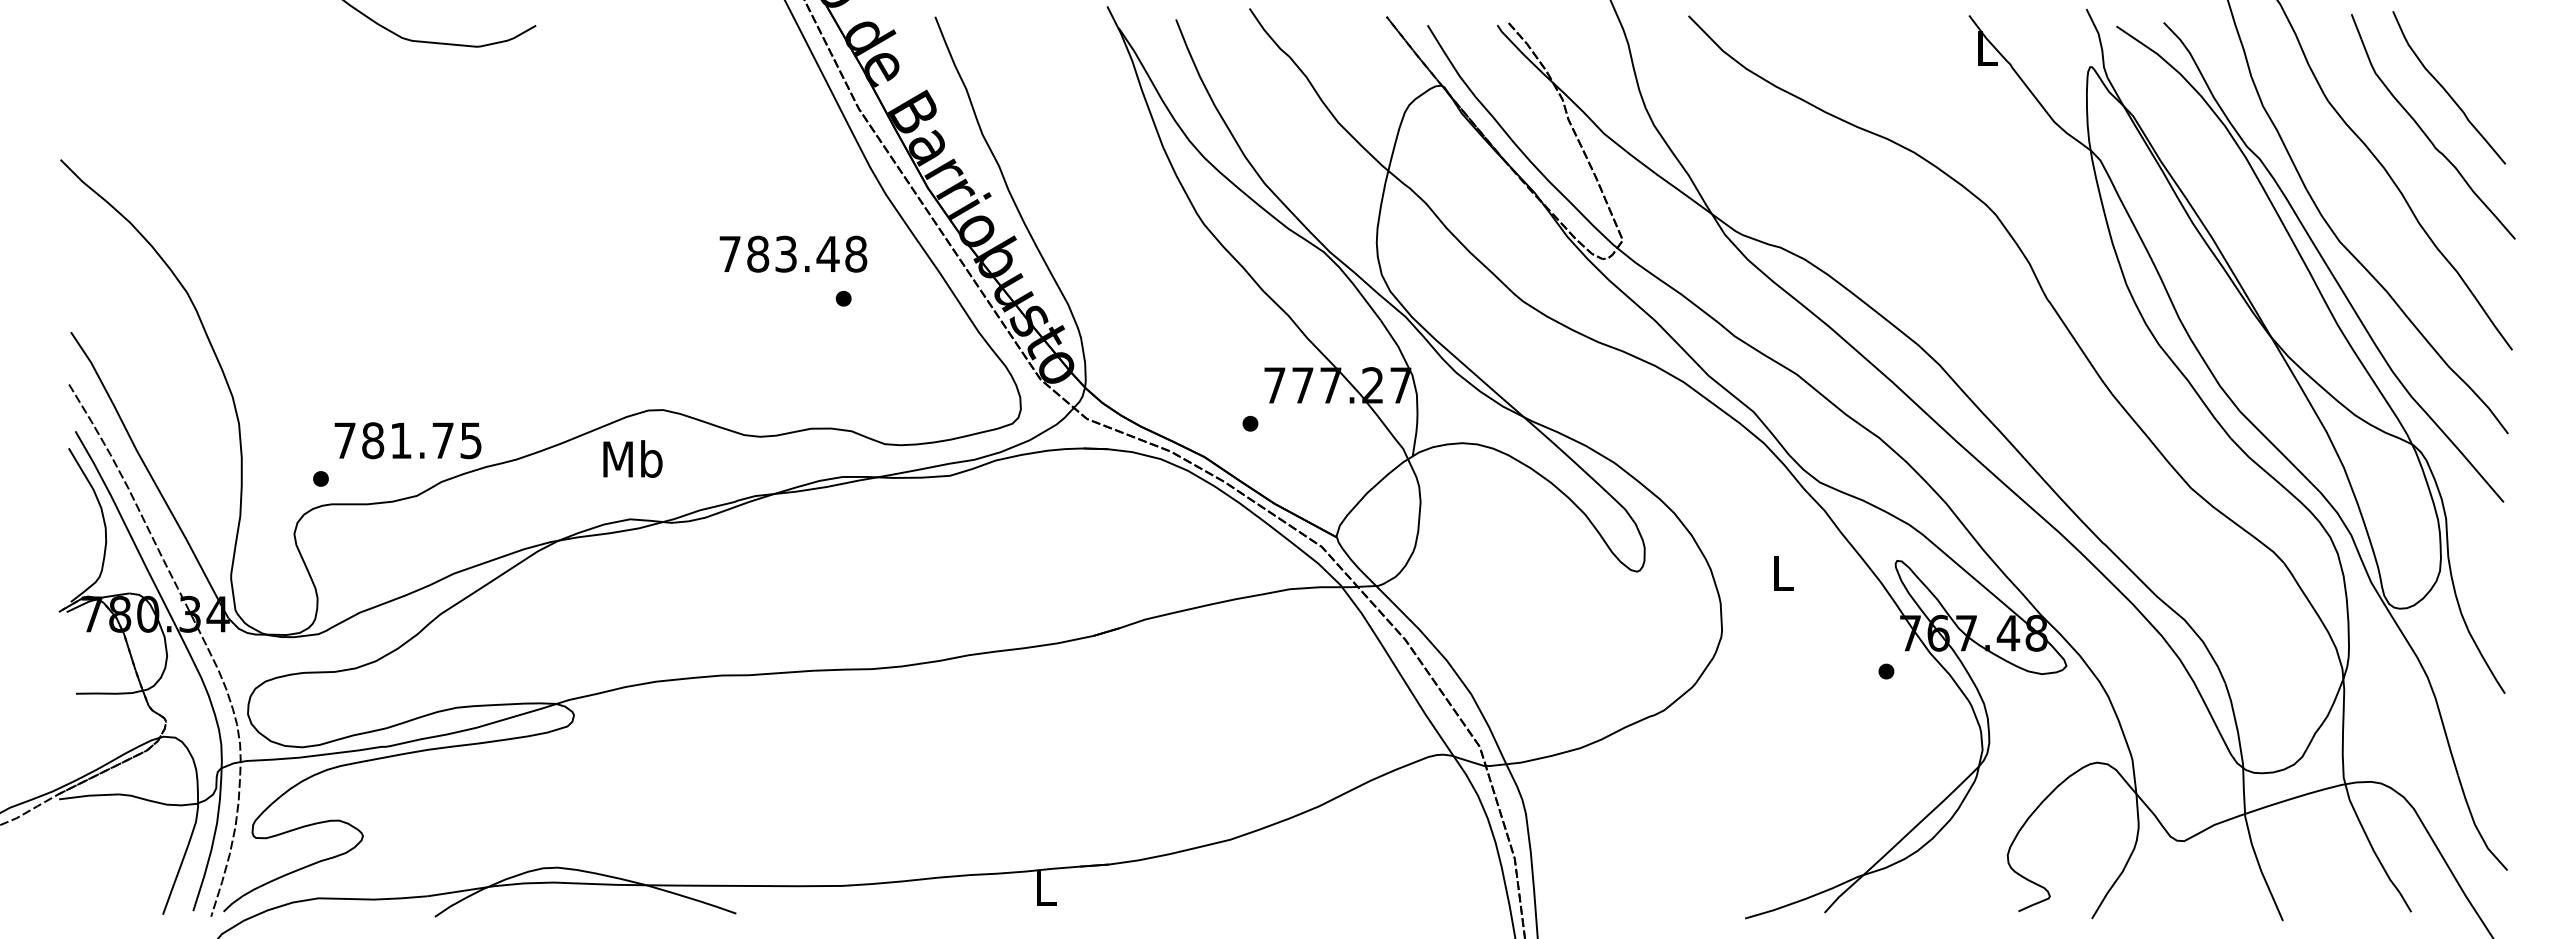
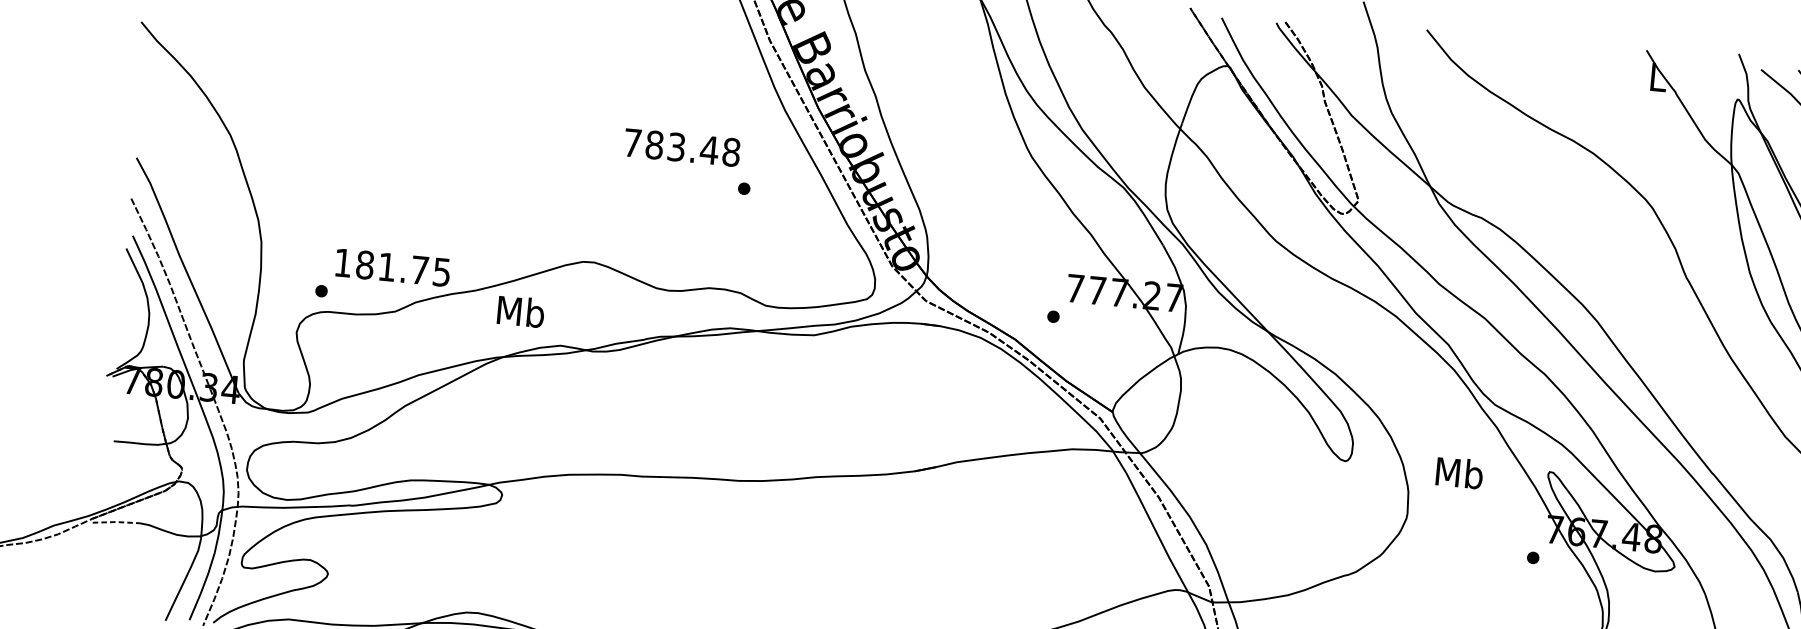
text: (793, 253) -> (682, 147), moved
text: (344, 440) -> (342, 262), 781.75 -> 181.75
text: (632, 458) -> (520, 311), moved
text: (1782, 572) -> (1459, 472), L -> Mb
line: (88, 795) -> (116, 521), solid -> dashed

